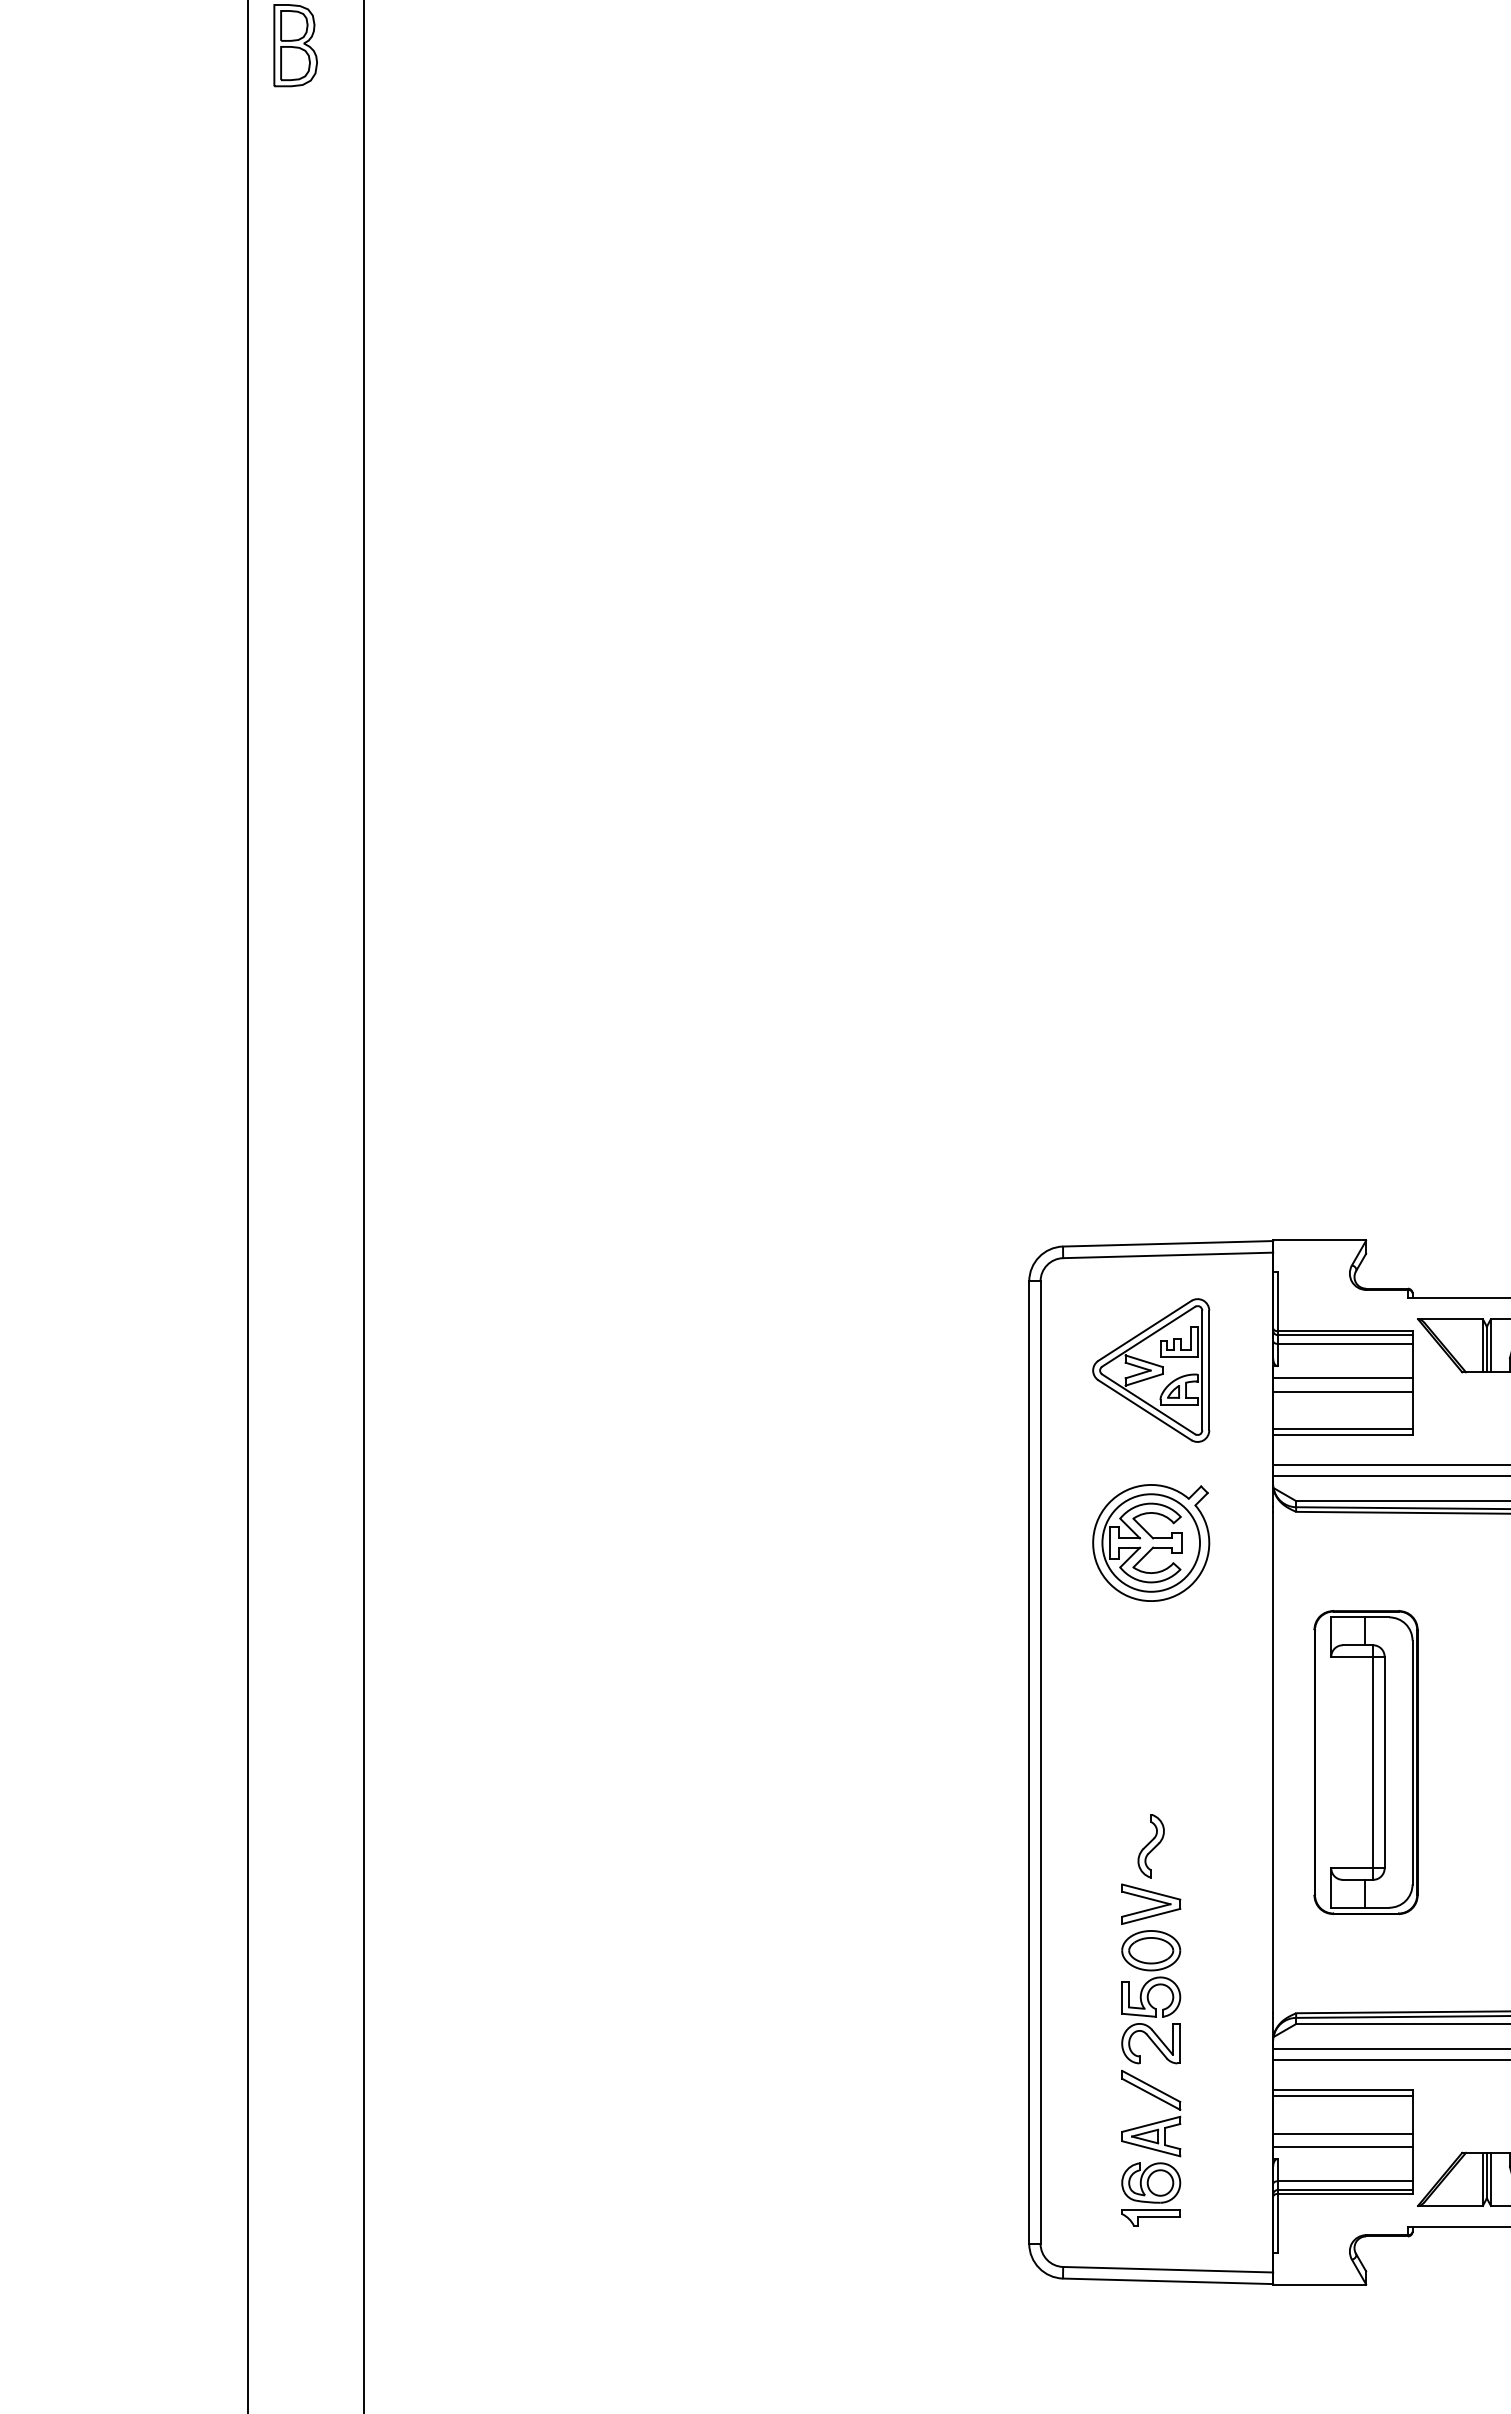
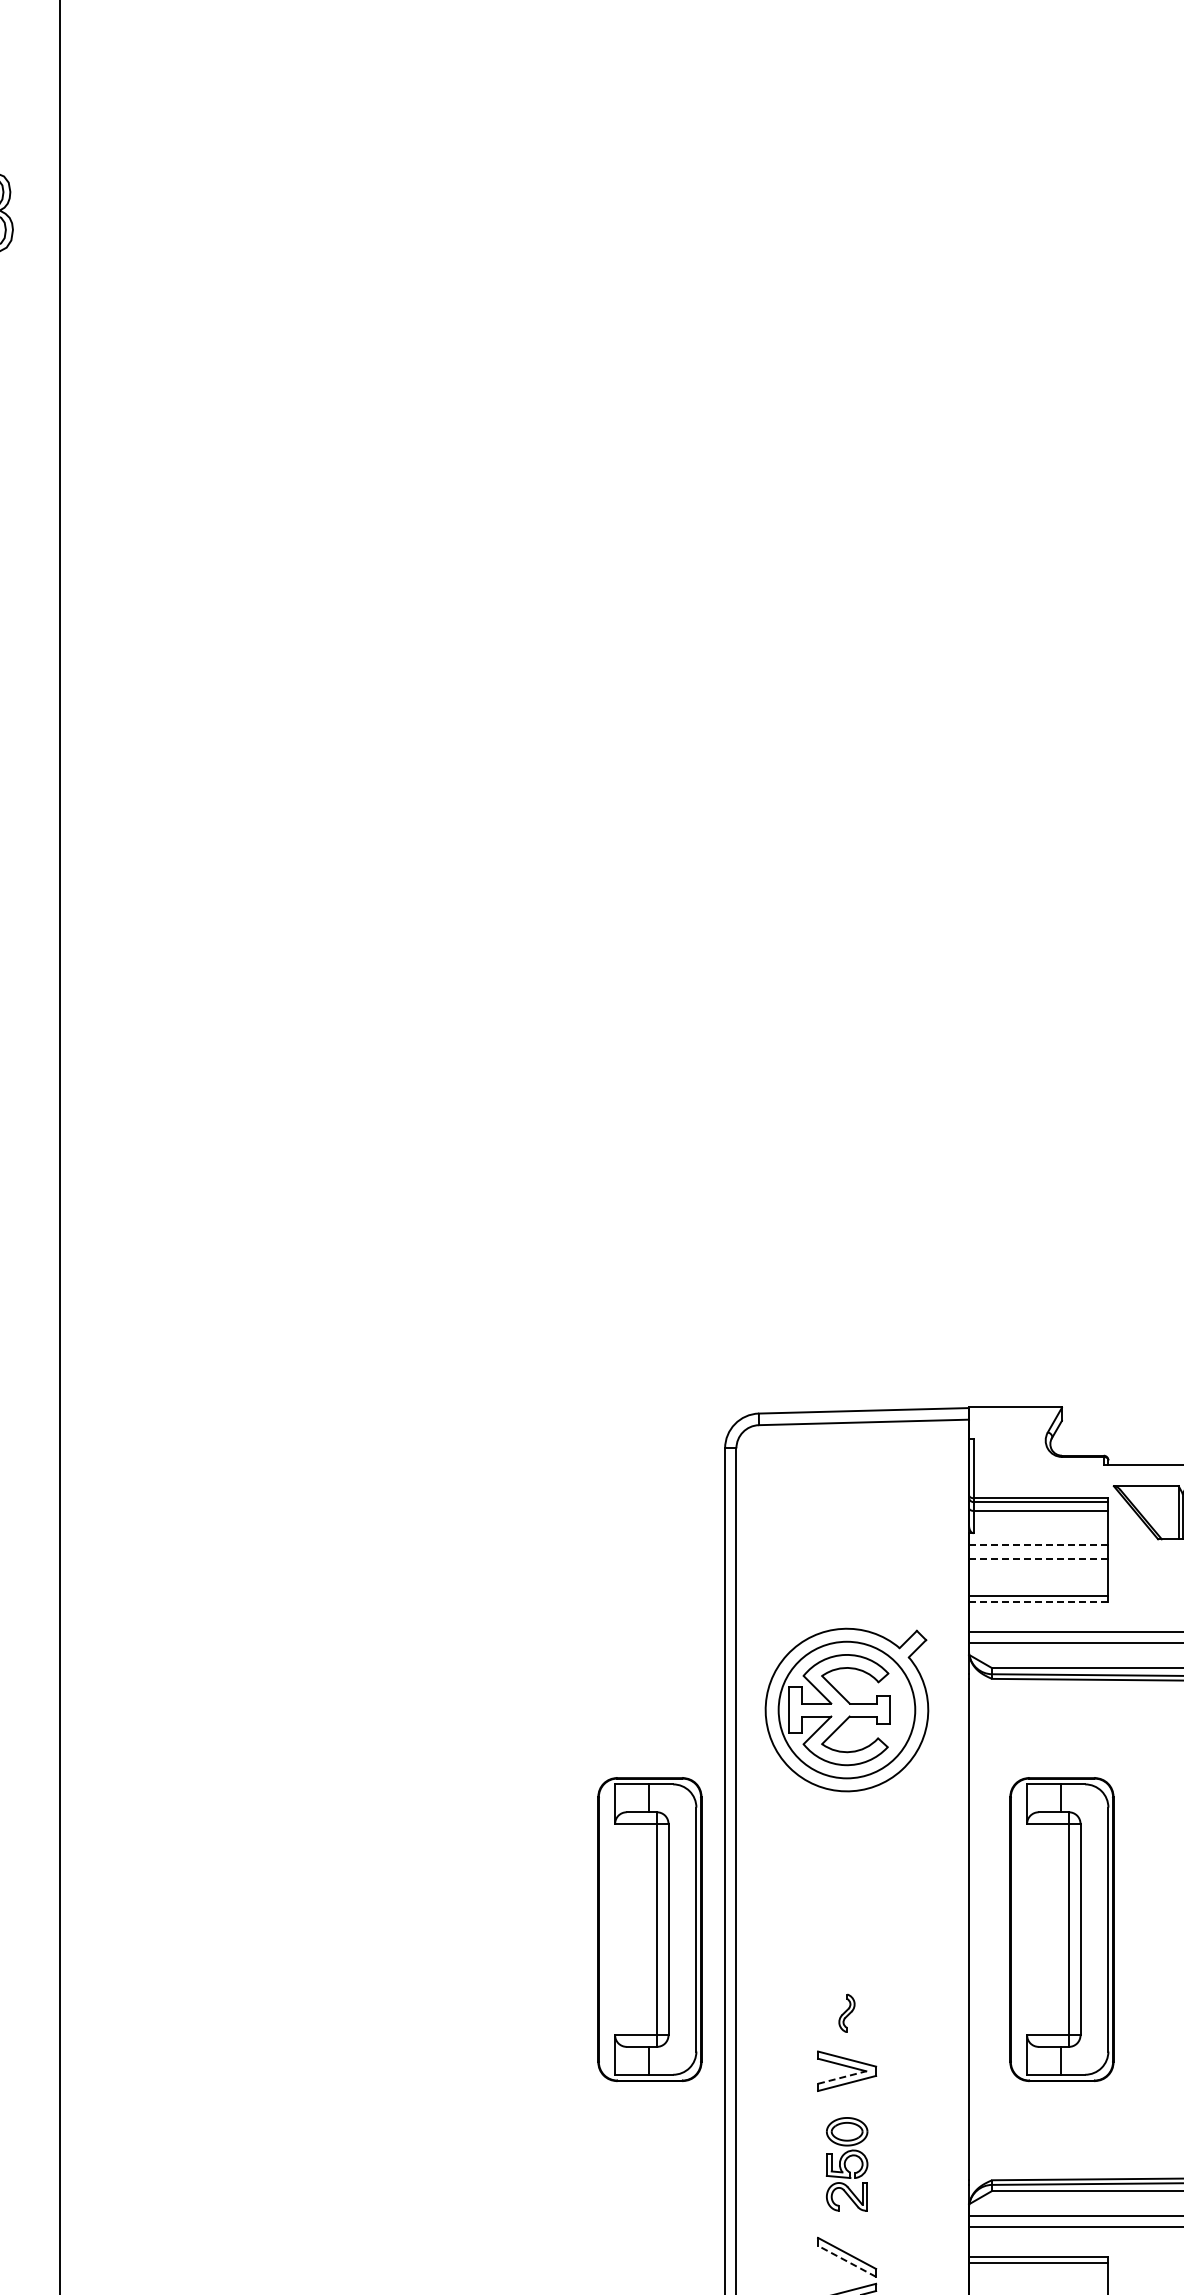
part: (1151, 1370) -> (847, 1537), removed
line: (1342, 1378) -> (1038, 1545), solid -> dashed
line: (1342, 1391) -> (1038, 1558), solid -> dashed
line: (1342, 1434) -> (1038, 1601), solid -> dashed
part: (1151, 1542) -> (847, 1709), size x1.4
part: (953, 1762) -> (649, 1929), added
part: (1150, 1846) -> (846, 2013), size x0.6
line: (1146, 1910) -> (842, 2077), solid -> dashed
part: (1151, 1997) -> (847, 2164), size x0.7
line: (1151, 2094) -> (847, 2261), solid -> dashed

